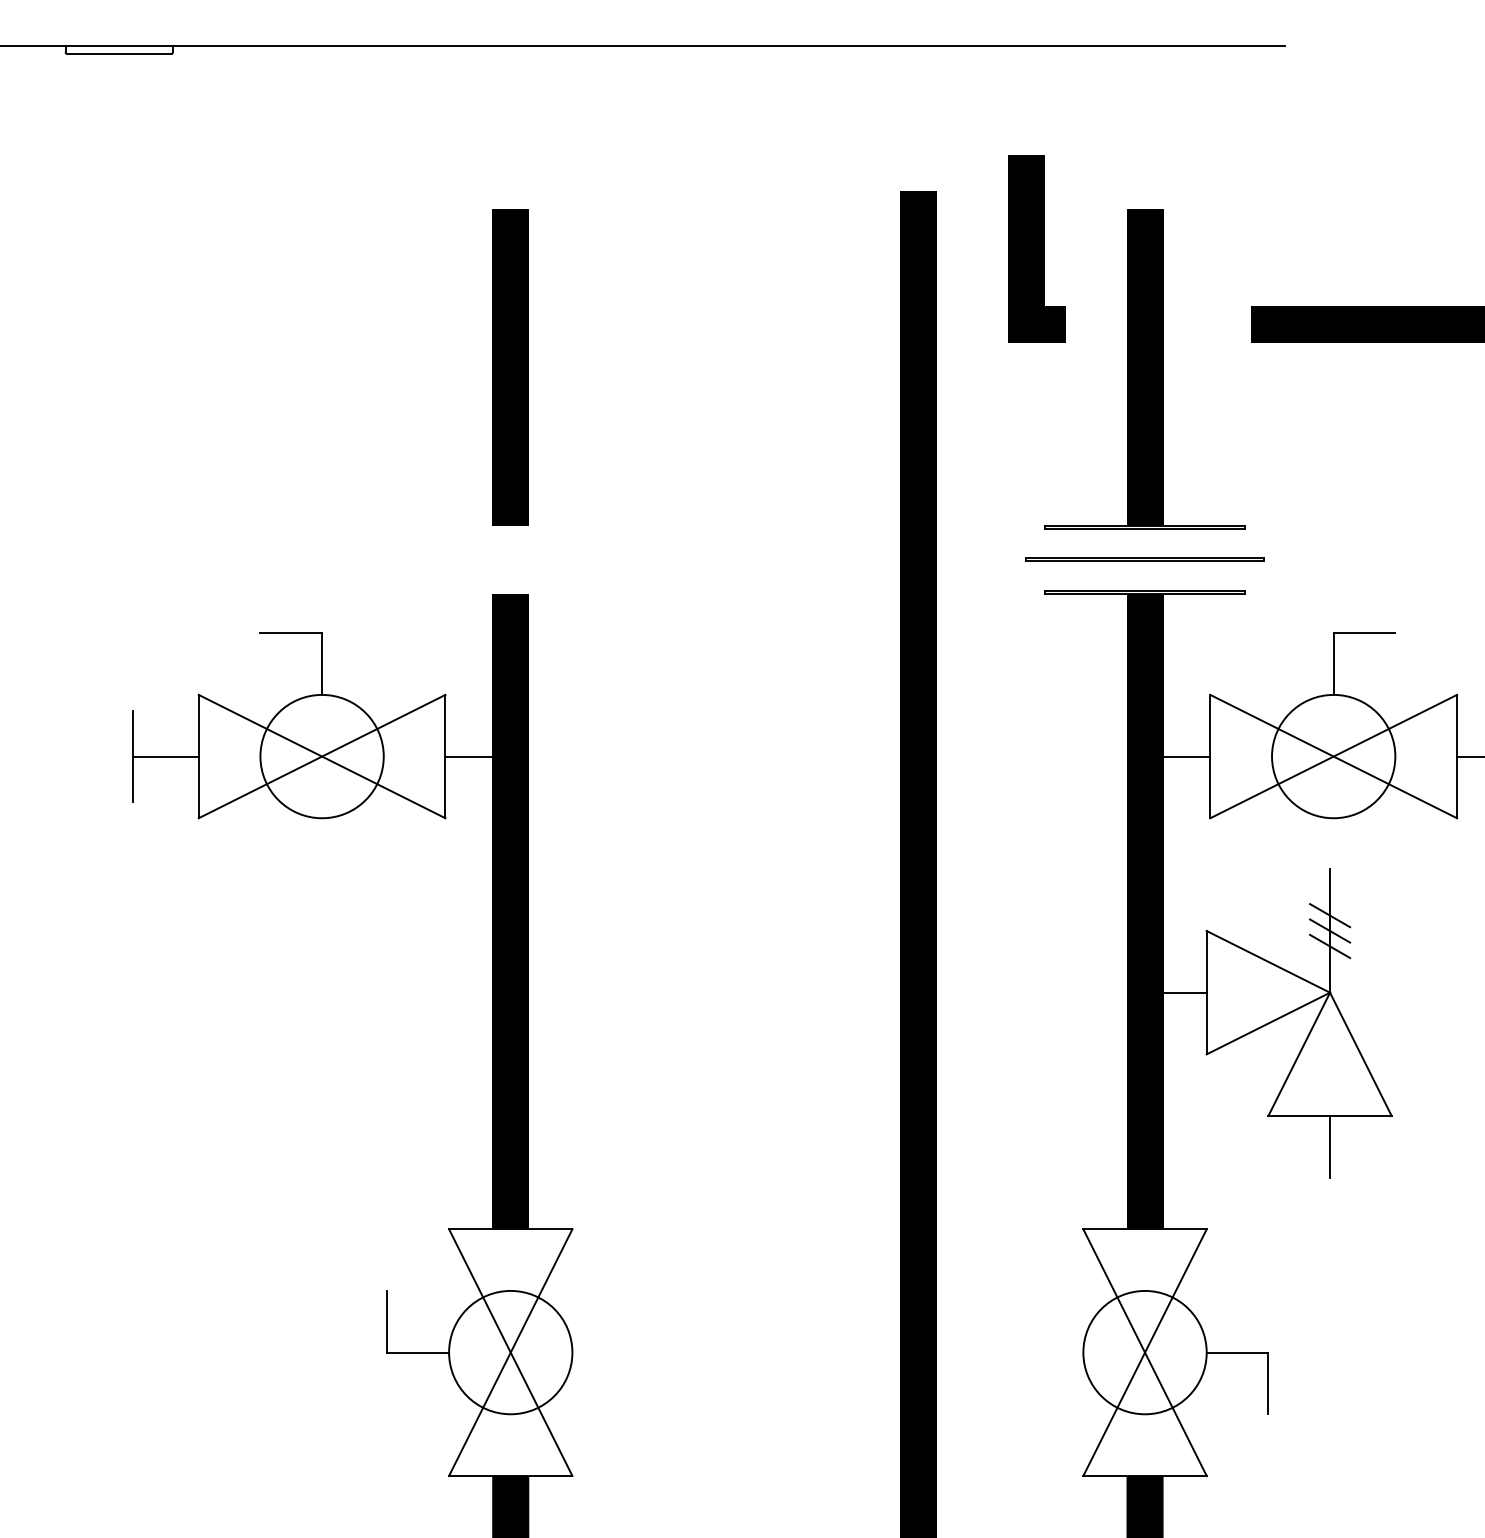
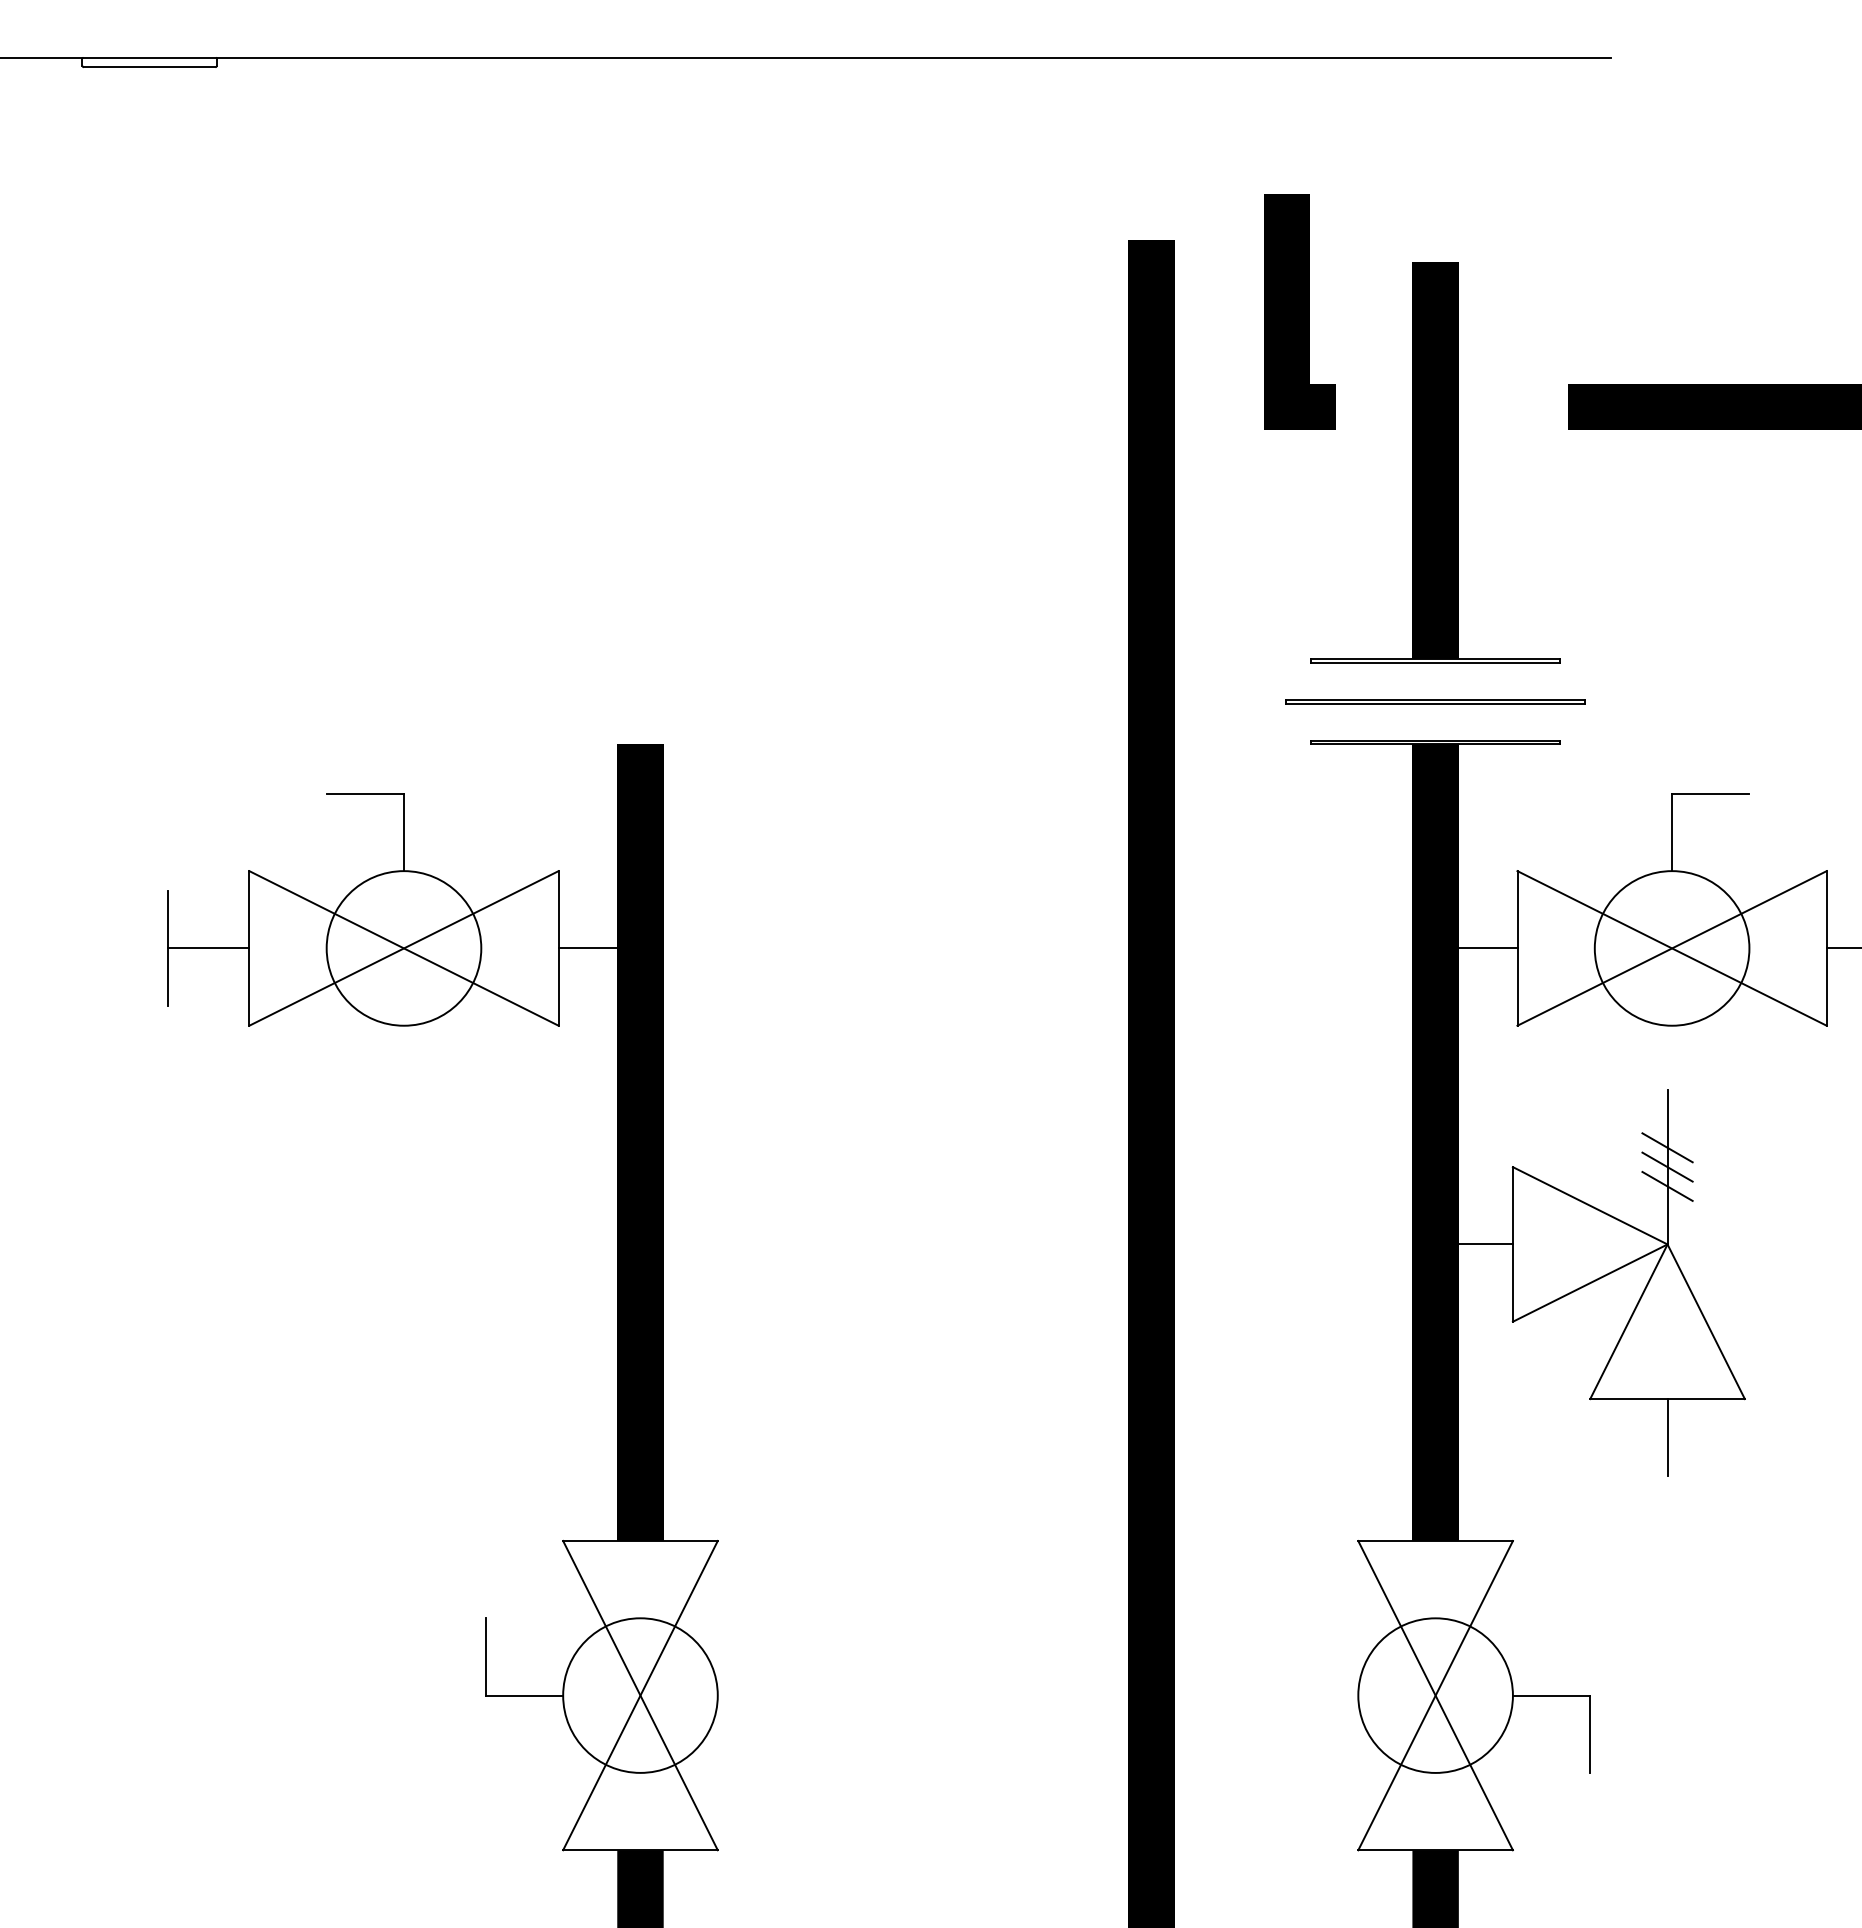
line: (510, 367) -> (640, 460), removed

